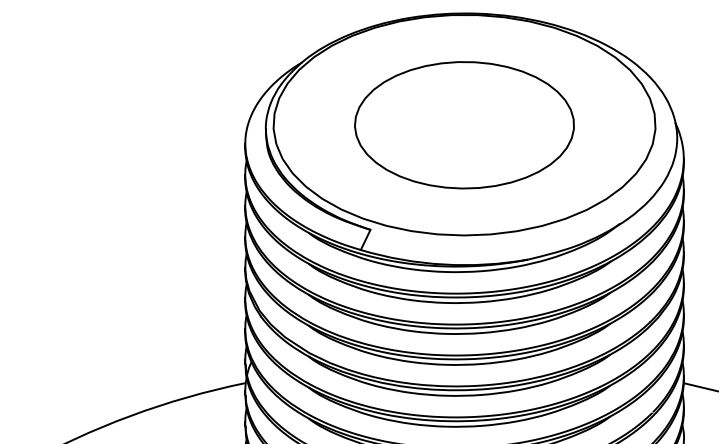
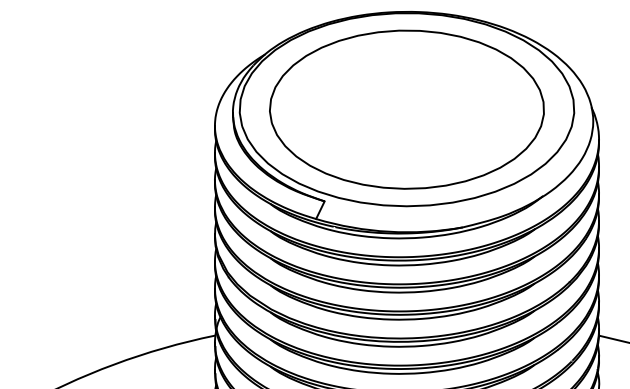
part: (464, 125) -> (406, 109), size x1.43

